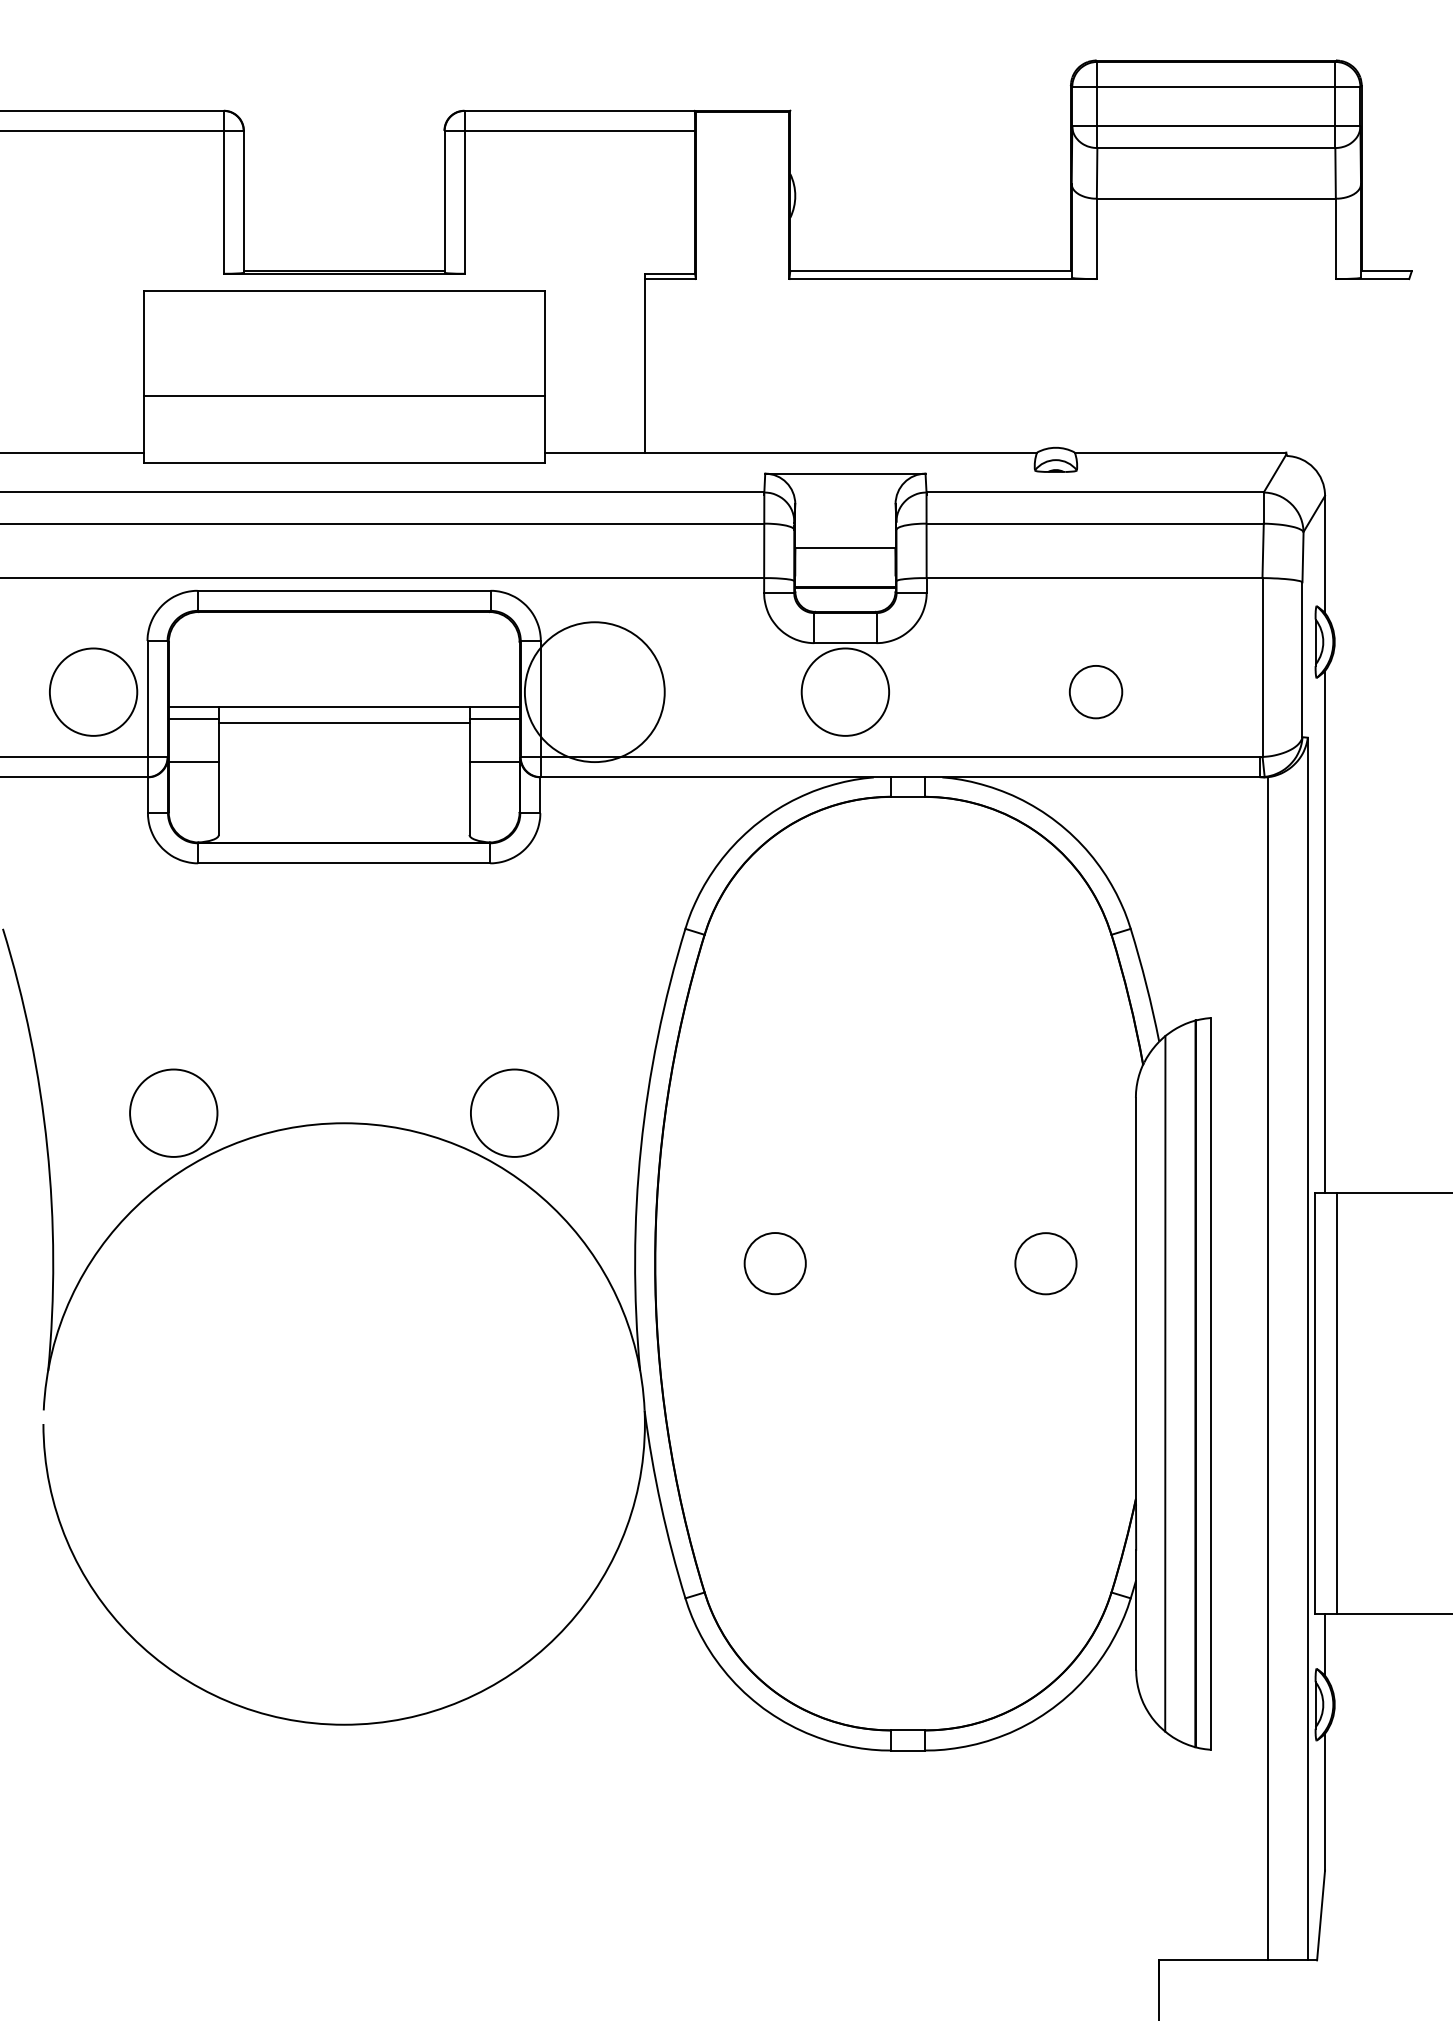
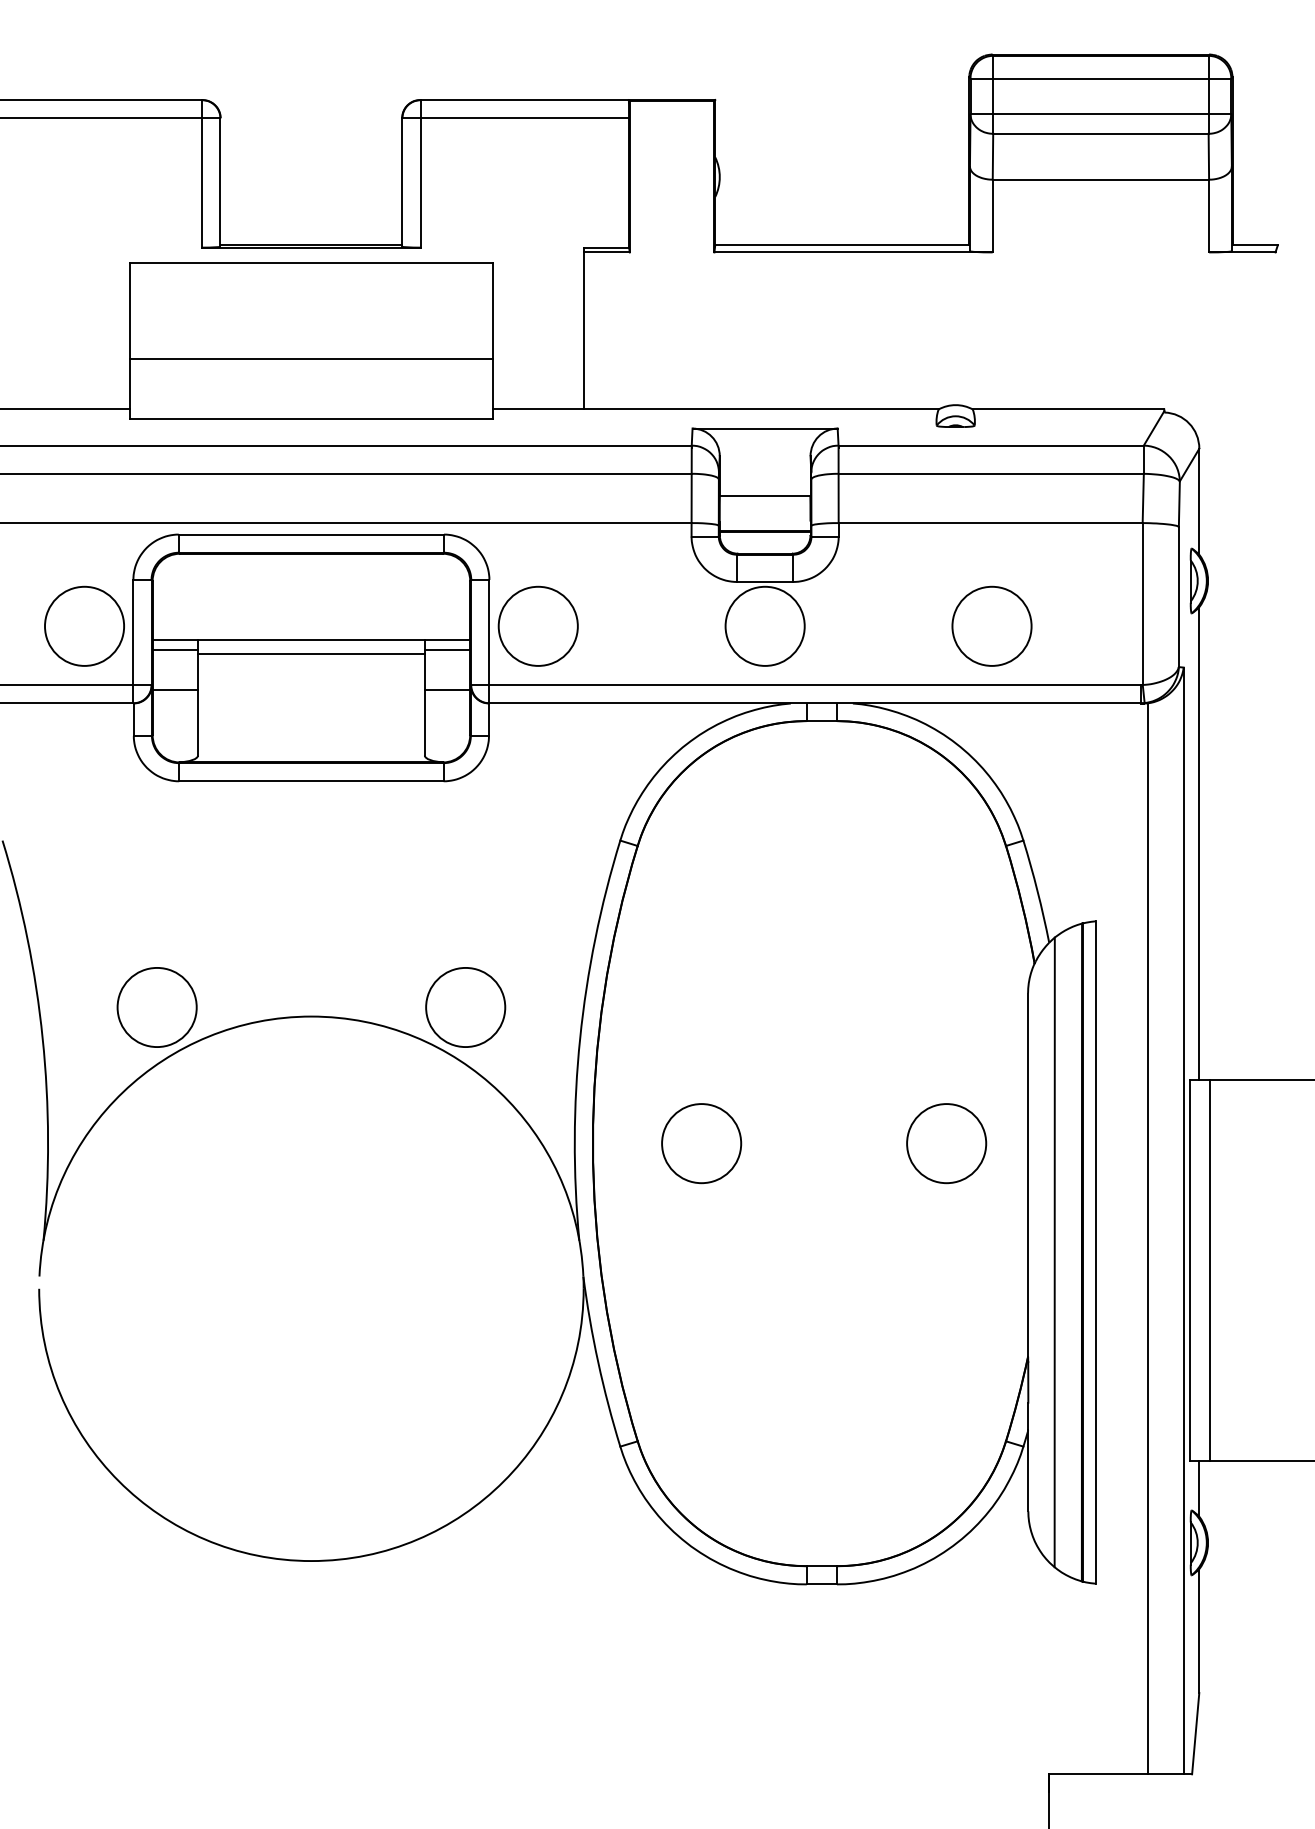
circle: (594, 691) -> (538, 625), size x0.62
circle: (1095, 691) -> (991, 625), size x1.67
circle: (774, 1263) -> (700, 1143), size x1.43
circle: (1045, 1263) -> (946, 1143), size x1.43

